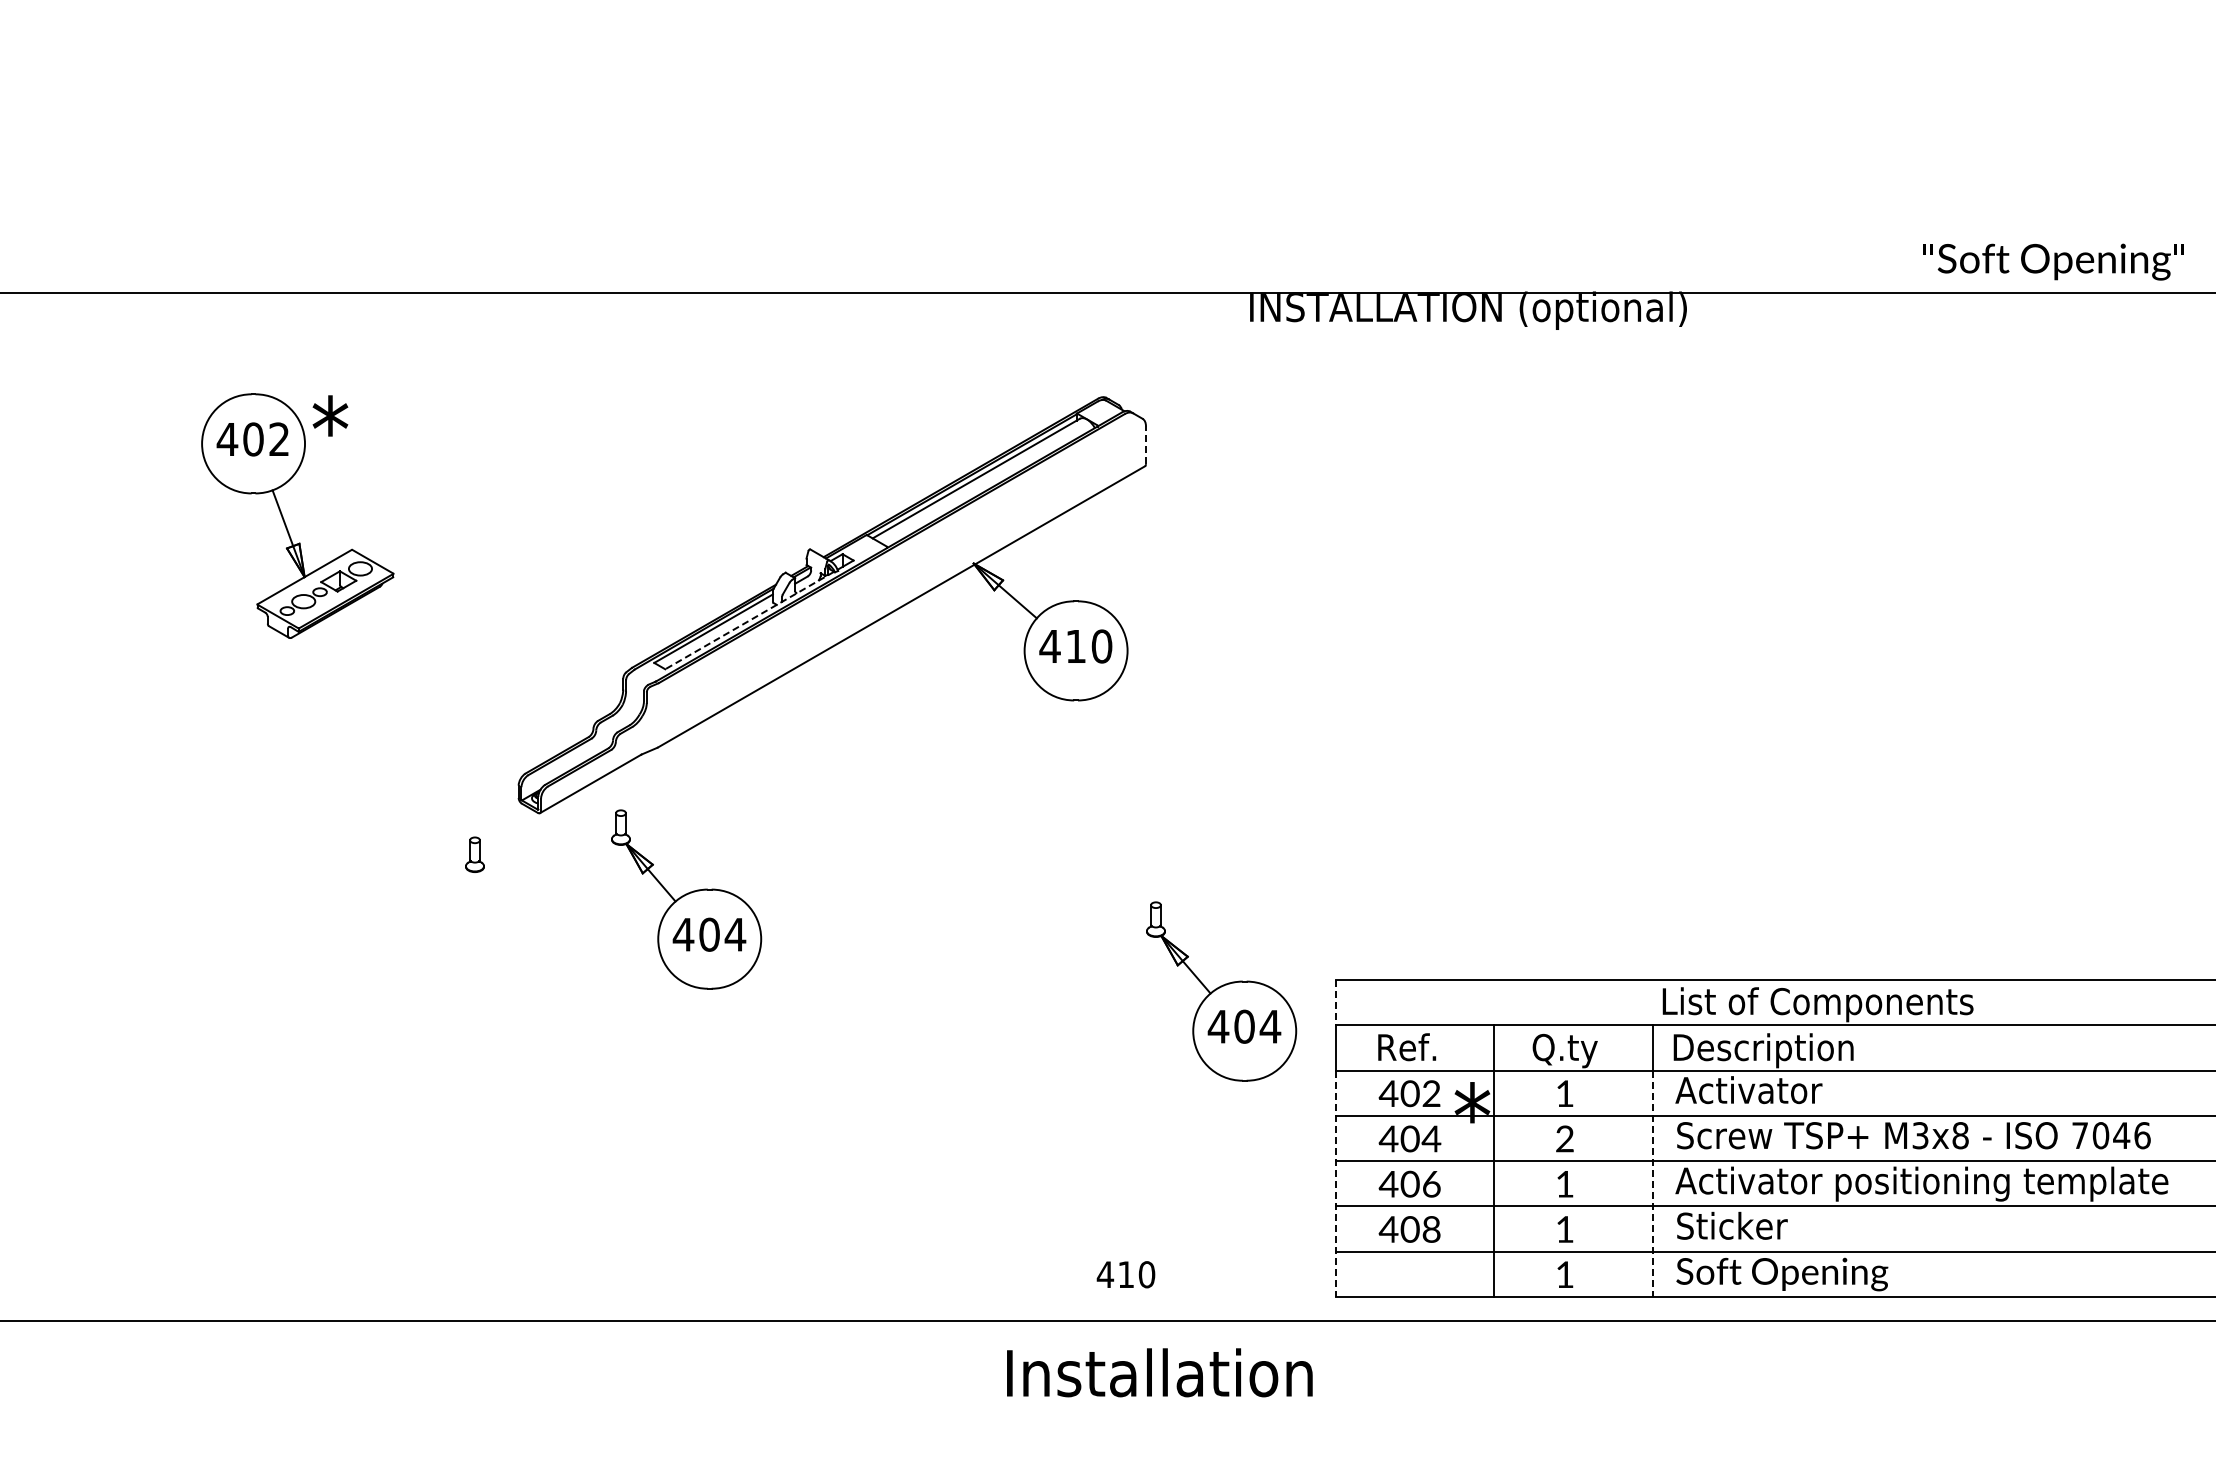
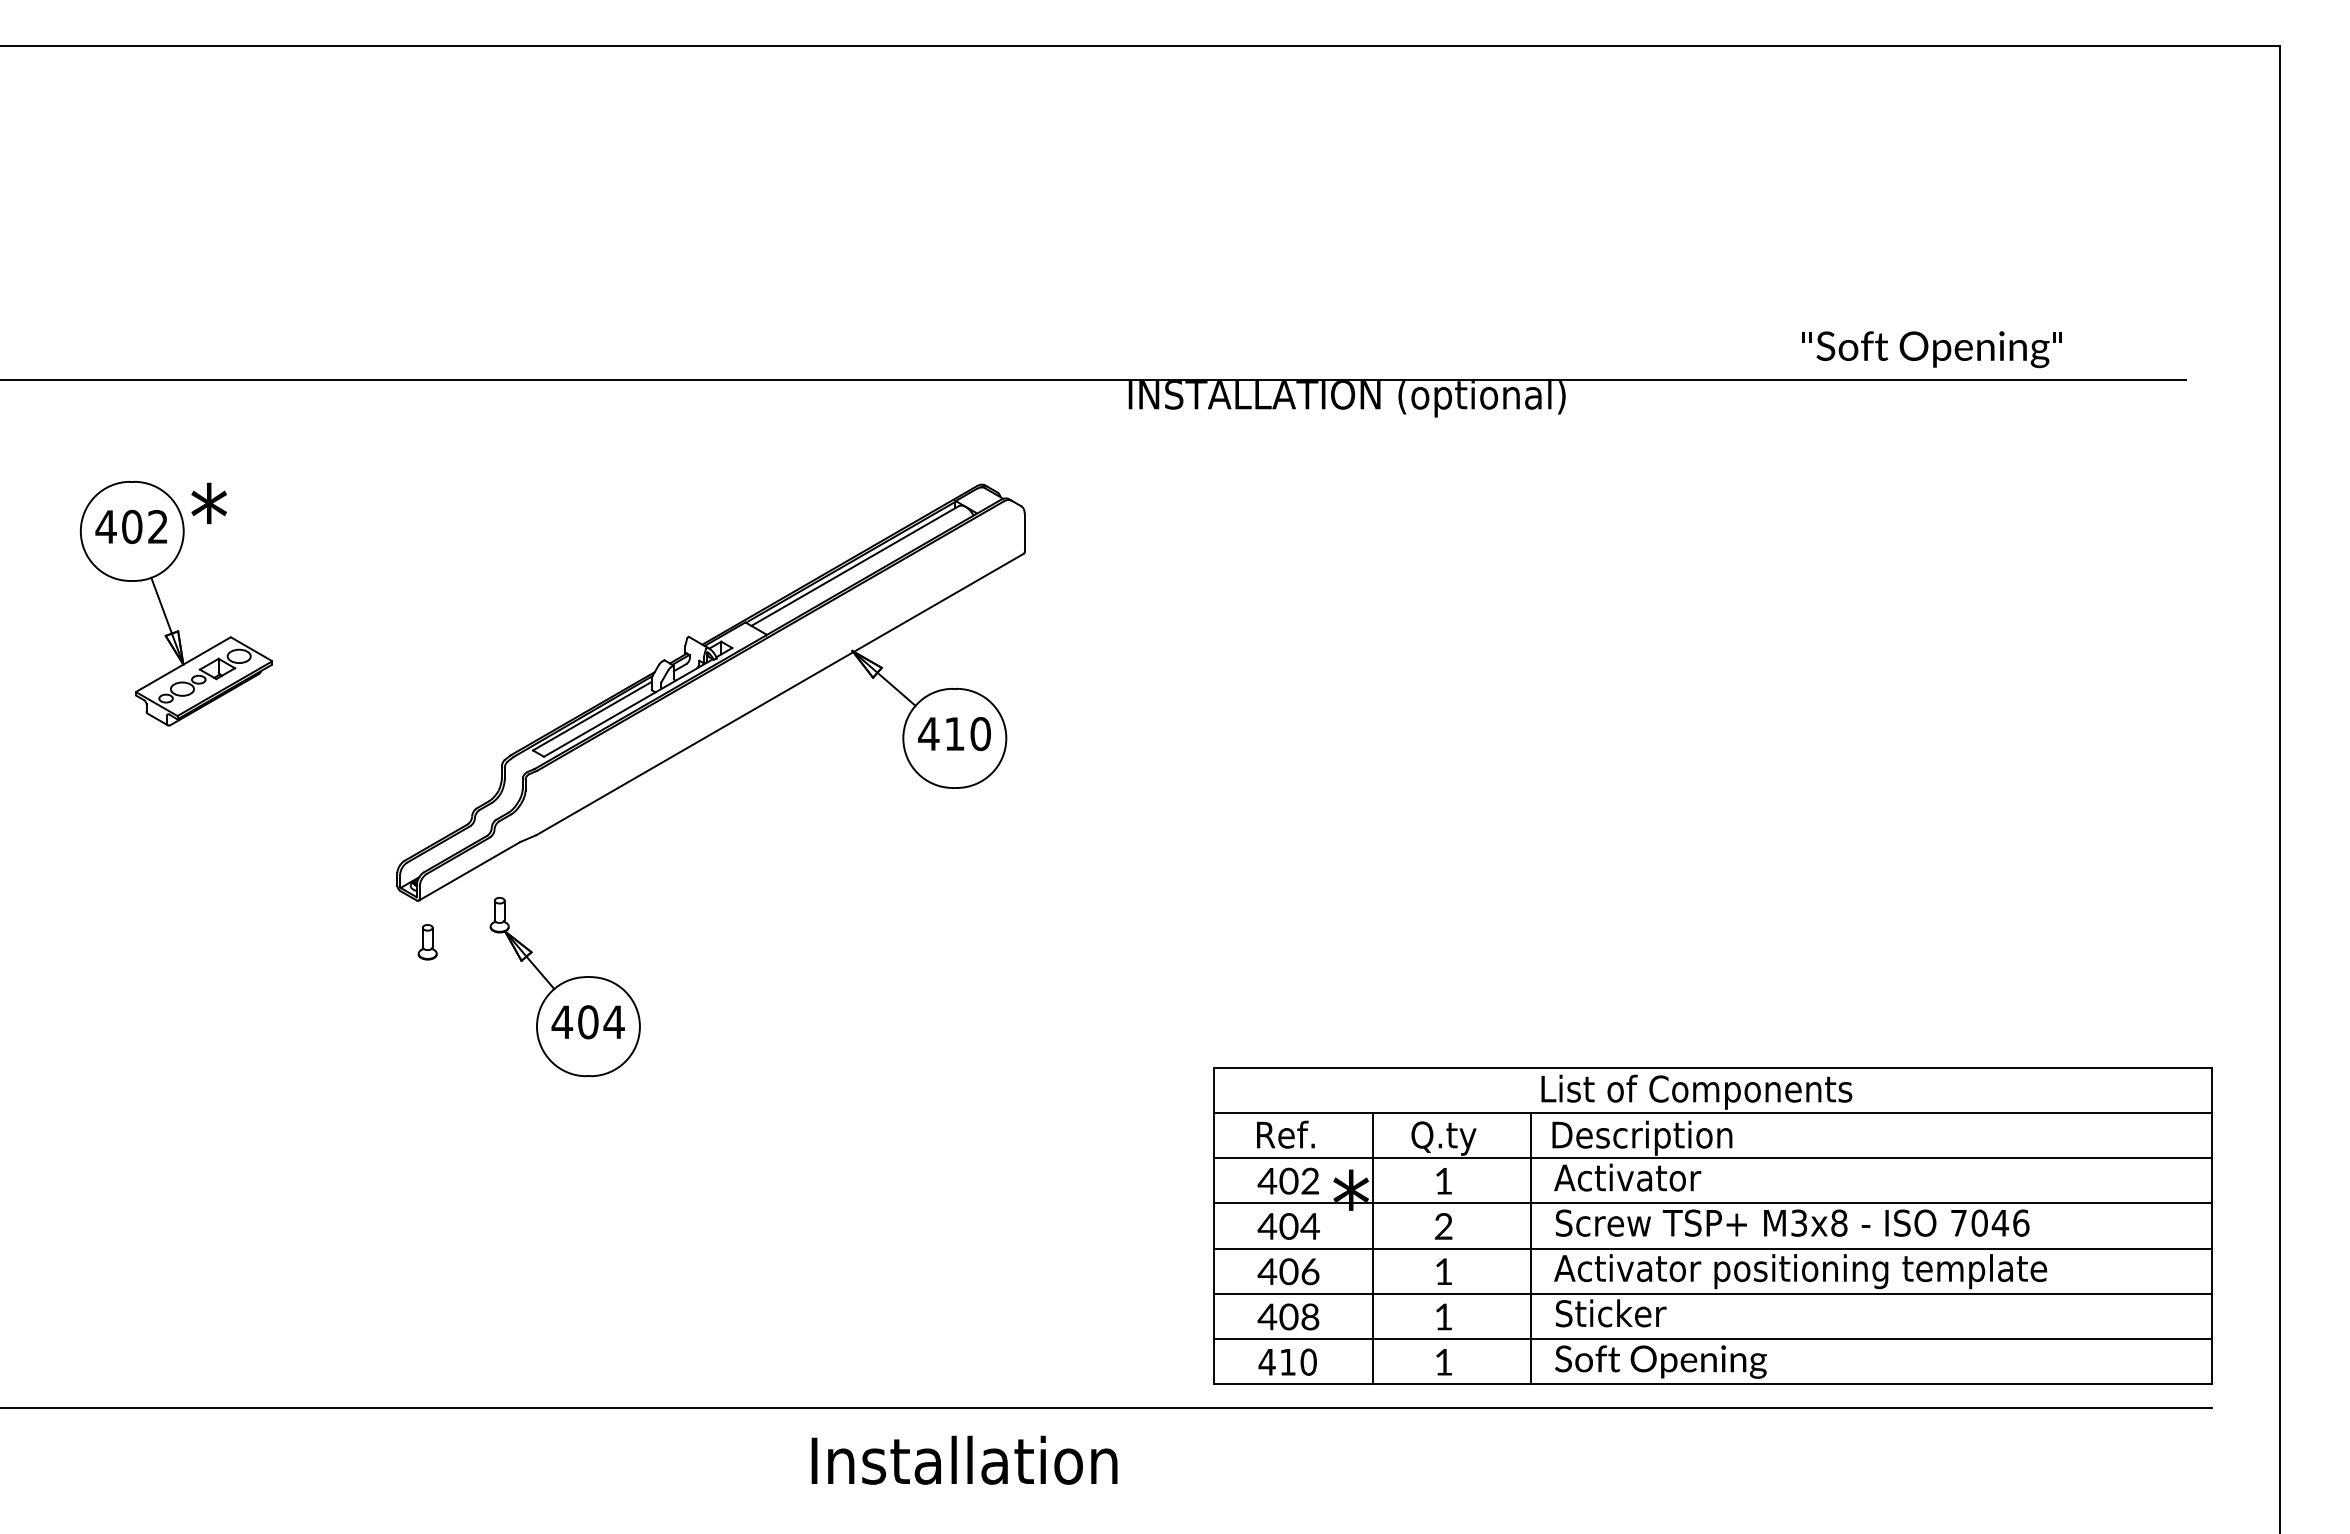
line: (1145, 445) -> (1024, 532), dashed -> solid
line: (749, 621) -> (628, 708), dashed -> solid
part: (474, 855) -> (427, 942), moved
part: (1220, 992) -> (1099, 1079), removed
line: (1335, 1003) -> (1214, 1090), dashed -> solid
line: (1335, 1184) -> (1214, 1271), dashed -> solid
line: (1652, 1184) -> (1531, 1271), dashed -> solid
text: (1125, 1274) -> (1287, 1361), moved
text: (1159, 1372) -> (964, 1459), moved

